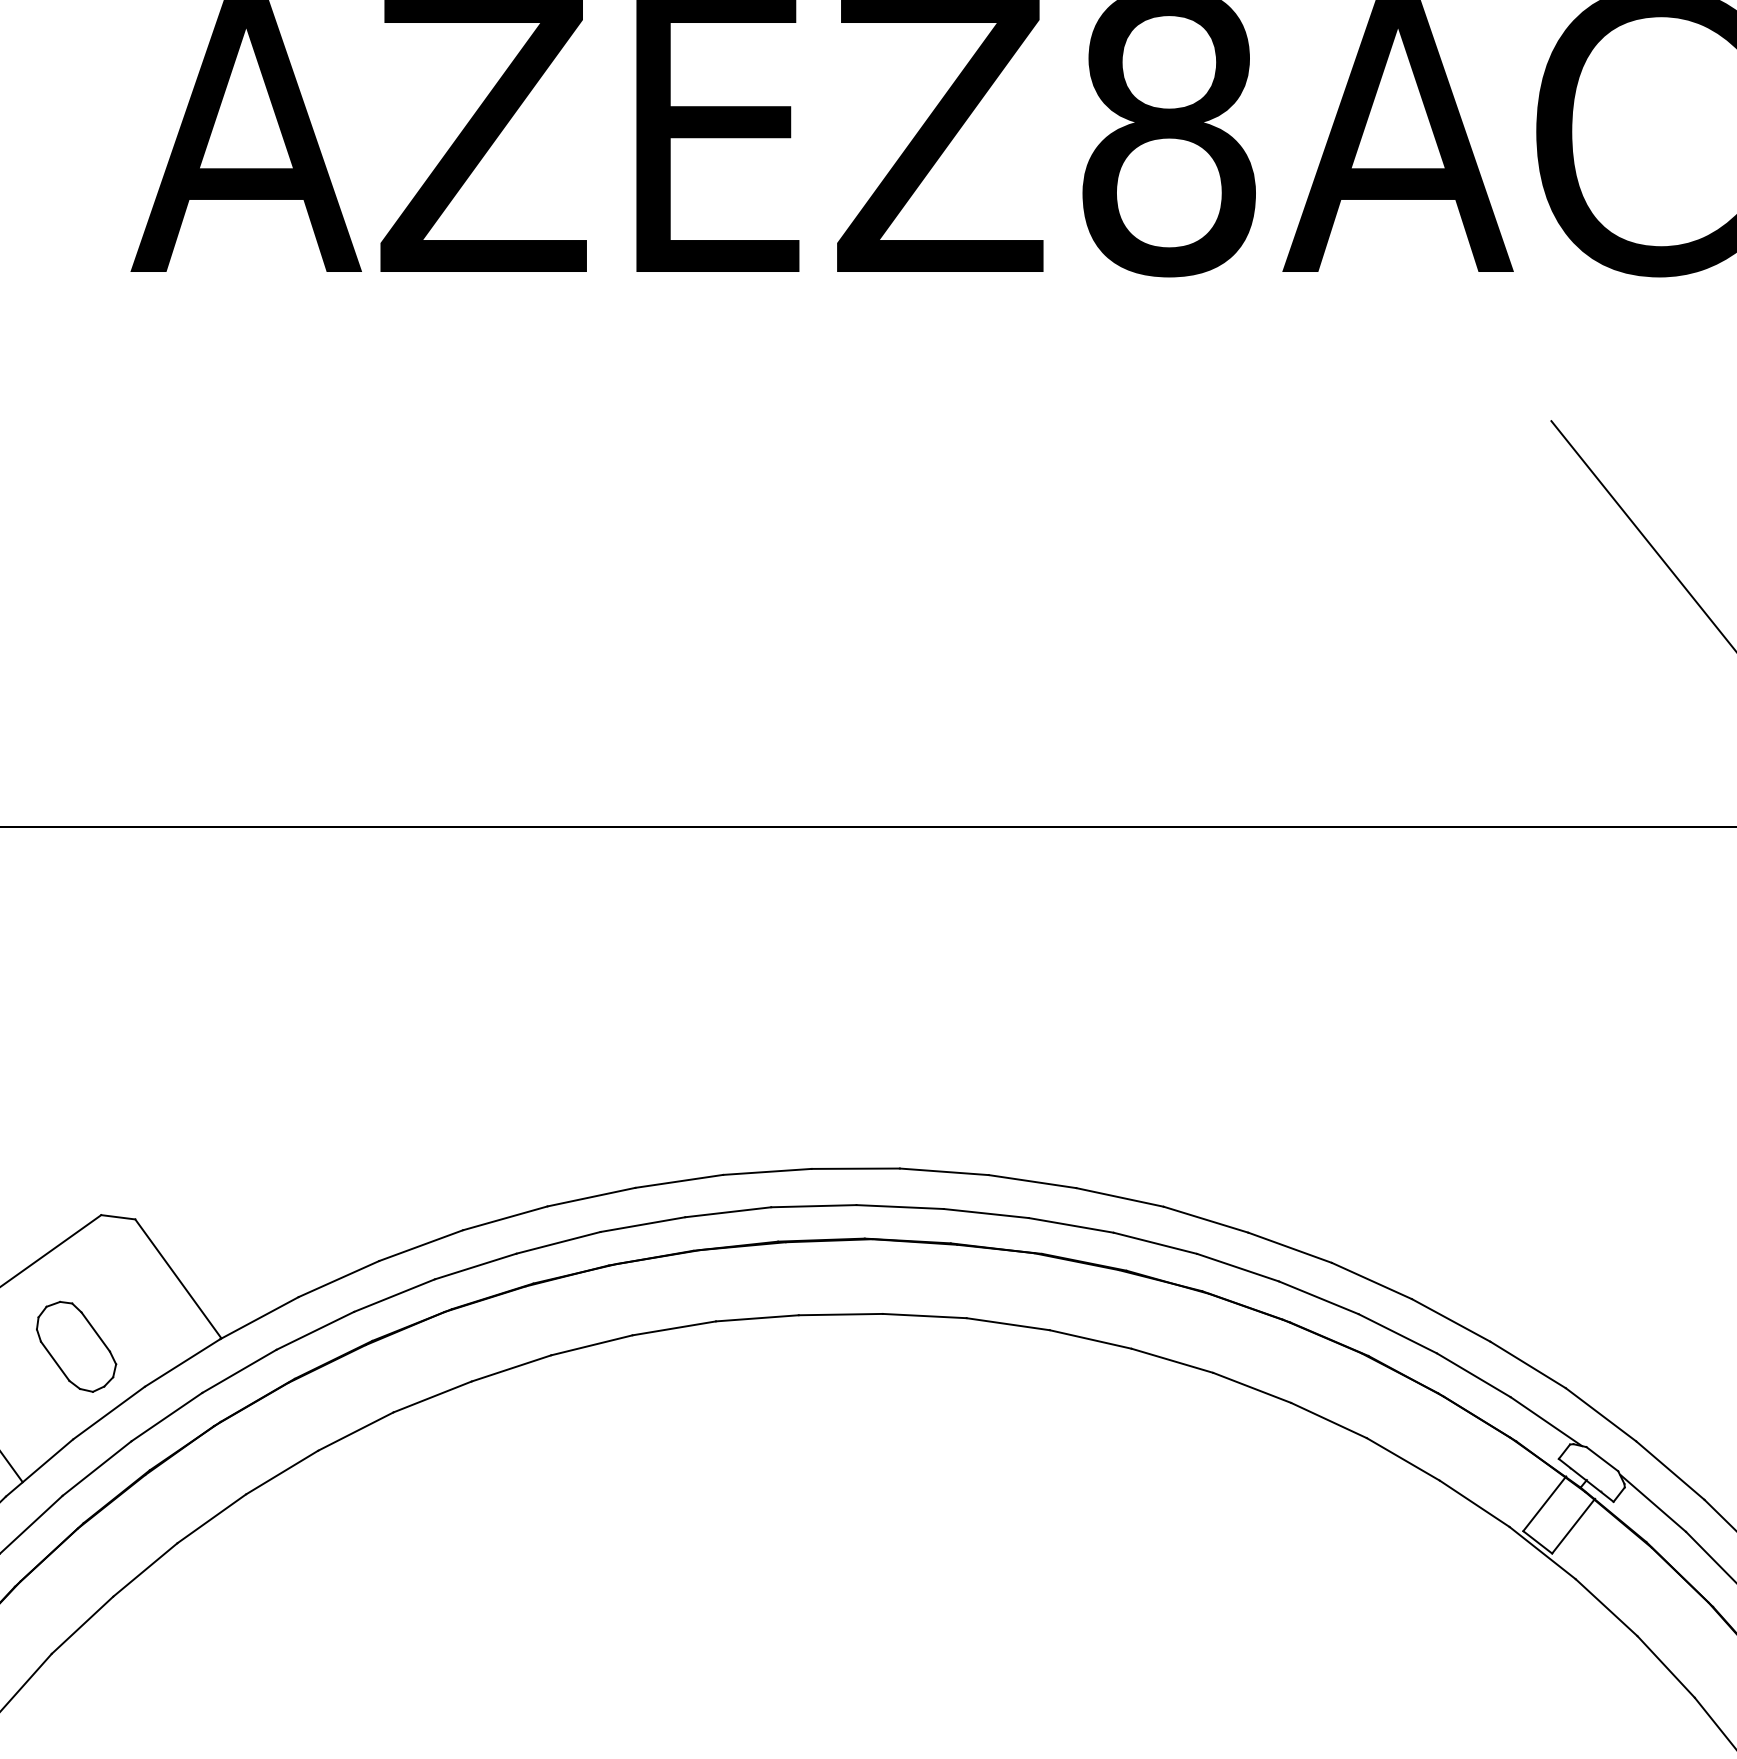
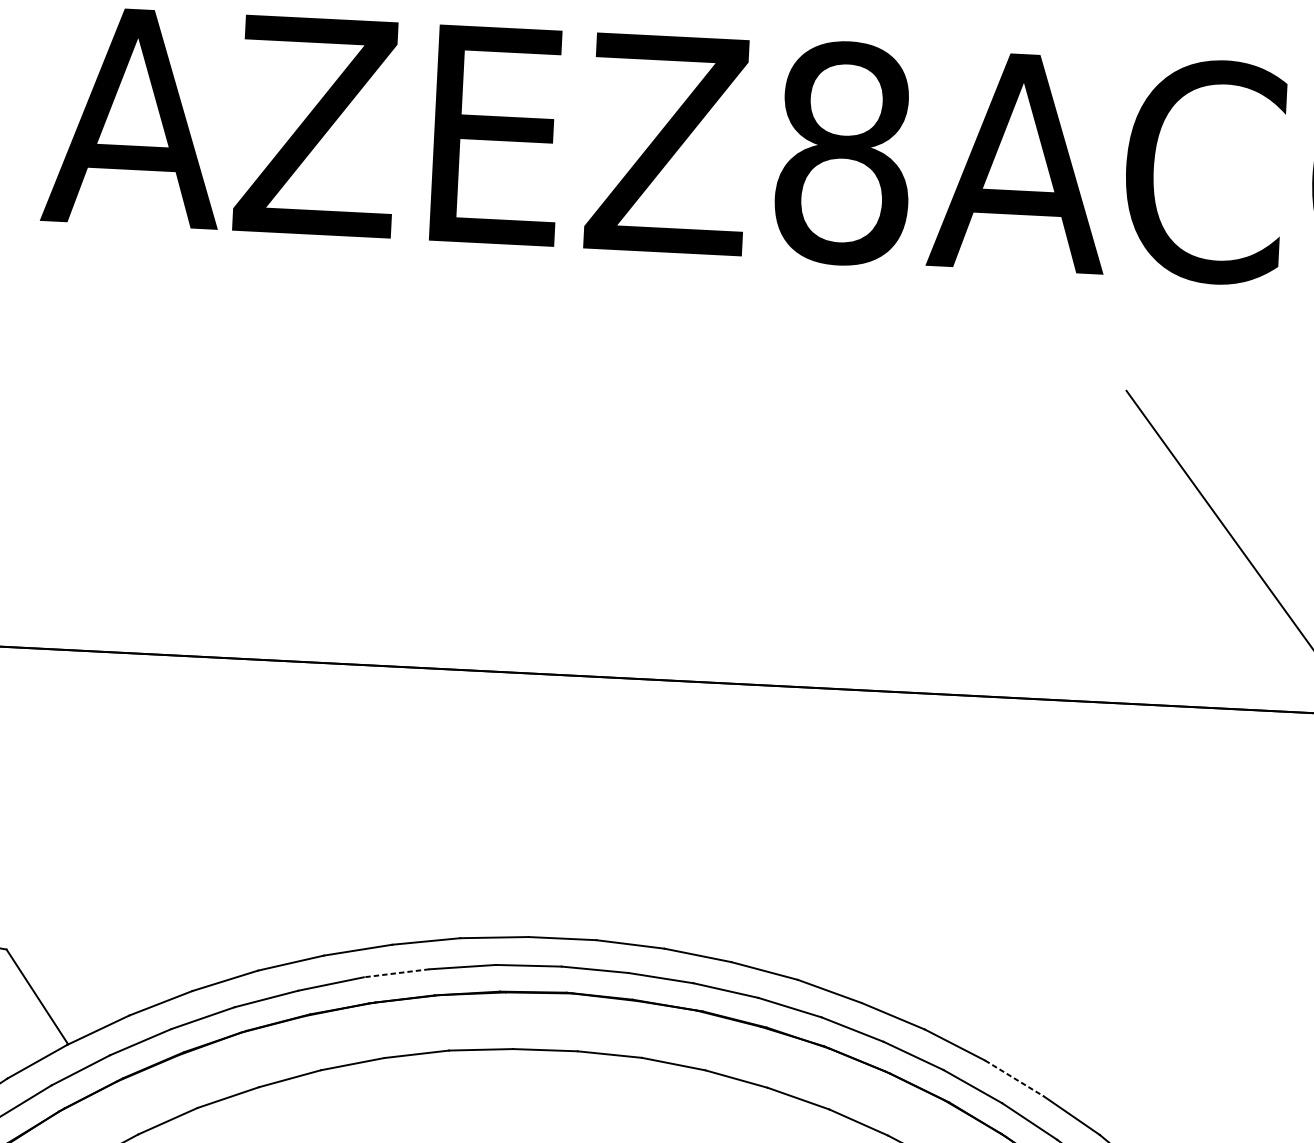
line: (642, 1224) -> (396, 973), solid -> dashed
line: (1451, 1320) -> (1014, 1078), solid -> dashed

